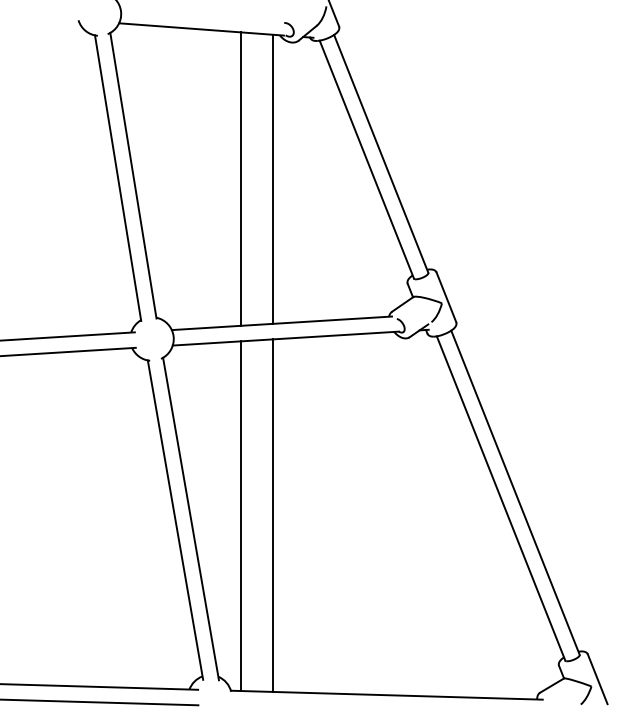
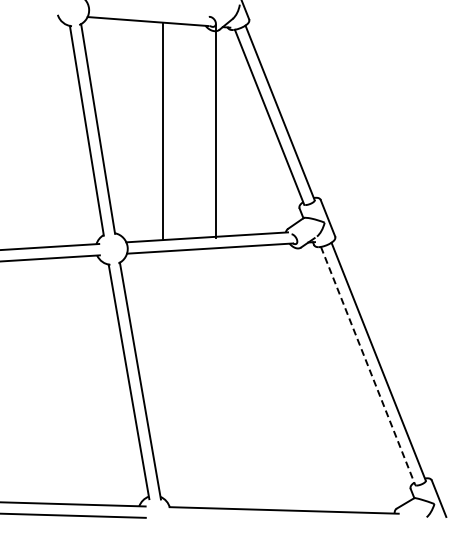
line: (241, 179) -> (163, 131), moved
line: (272, 179) -> (215, 131), moved
line: (501, 499) -> (368, 366), solid -> dashed
line: (241, 515) -> (177, 378), removed
line: (272, 515) -> (200, 378), removed

